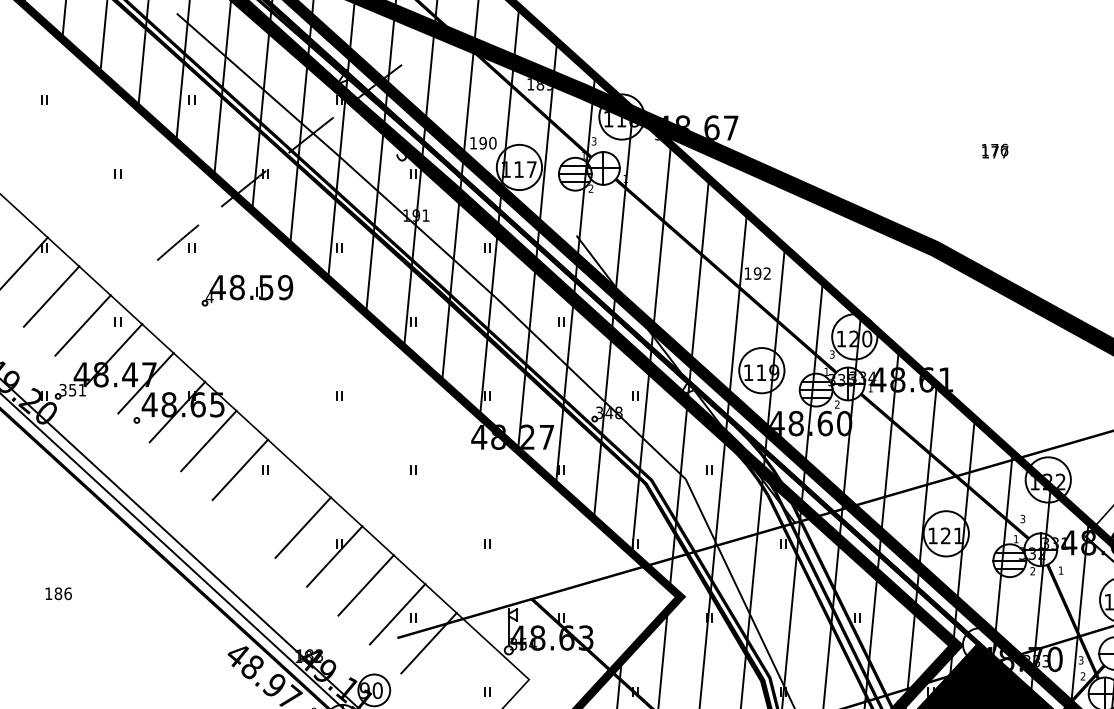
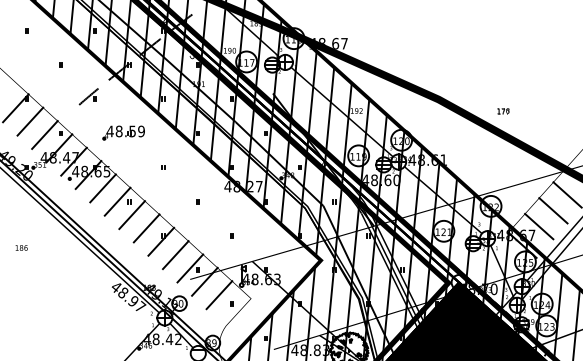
text: (995, 151) -> (503, 111), moved
part: (246, 289) -> (123, 132), moved
line: (272, 499) -> (132, 215), added
text: (58, 592) -> (21, 247), moved
line: (460, 672) -> (219, 295), added

